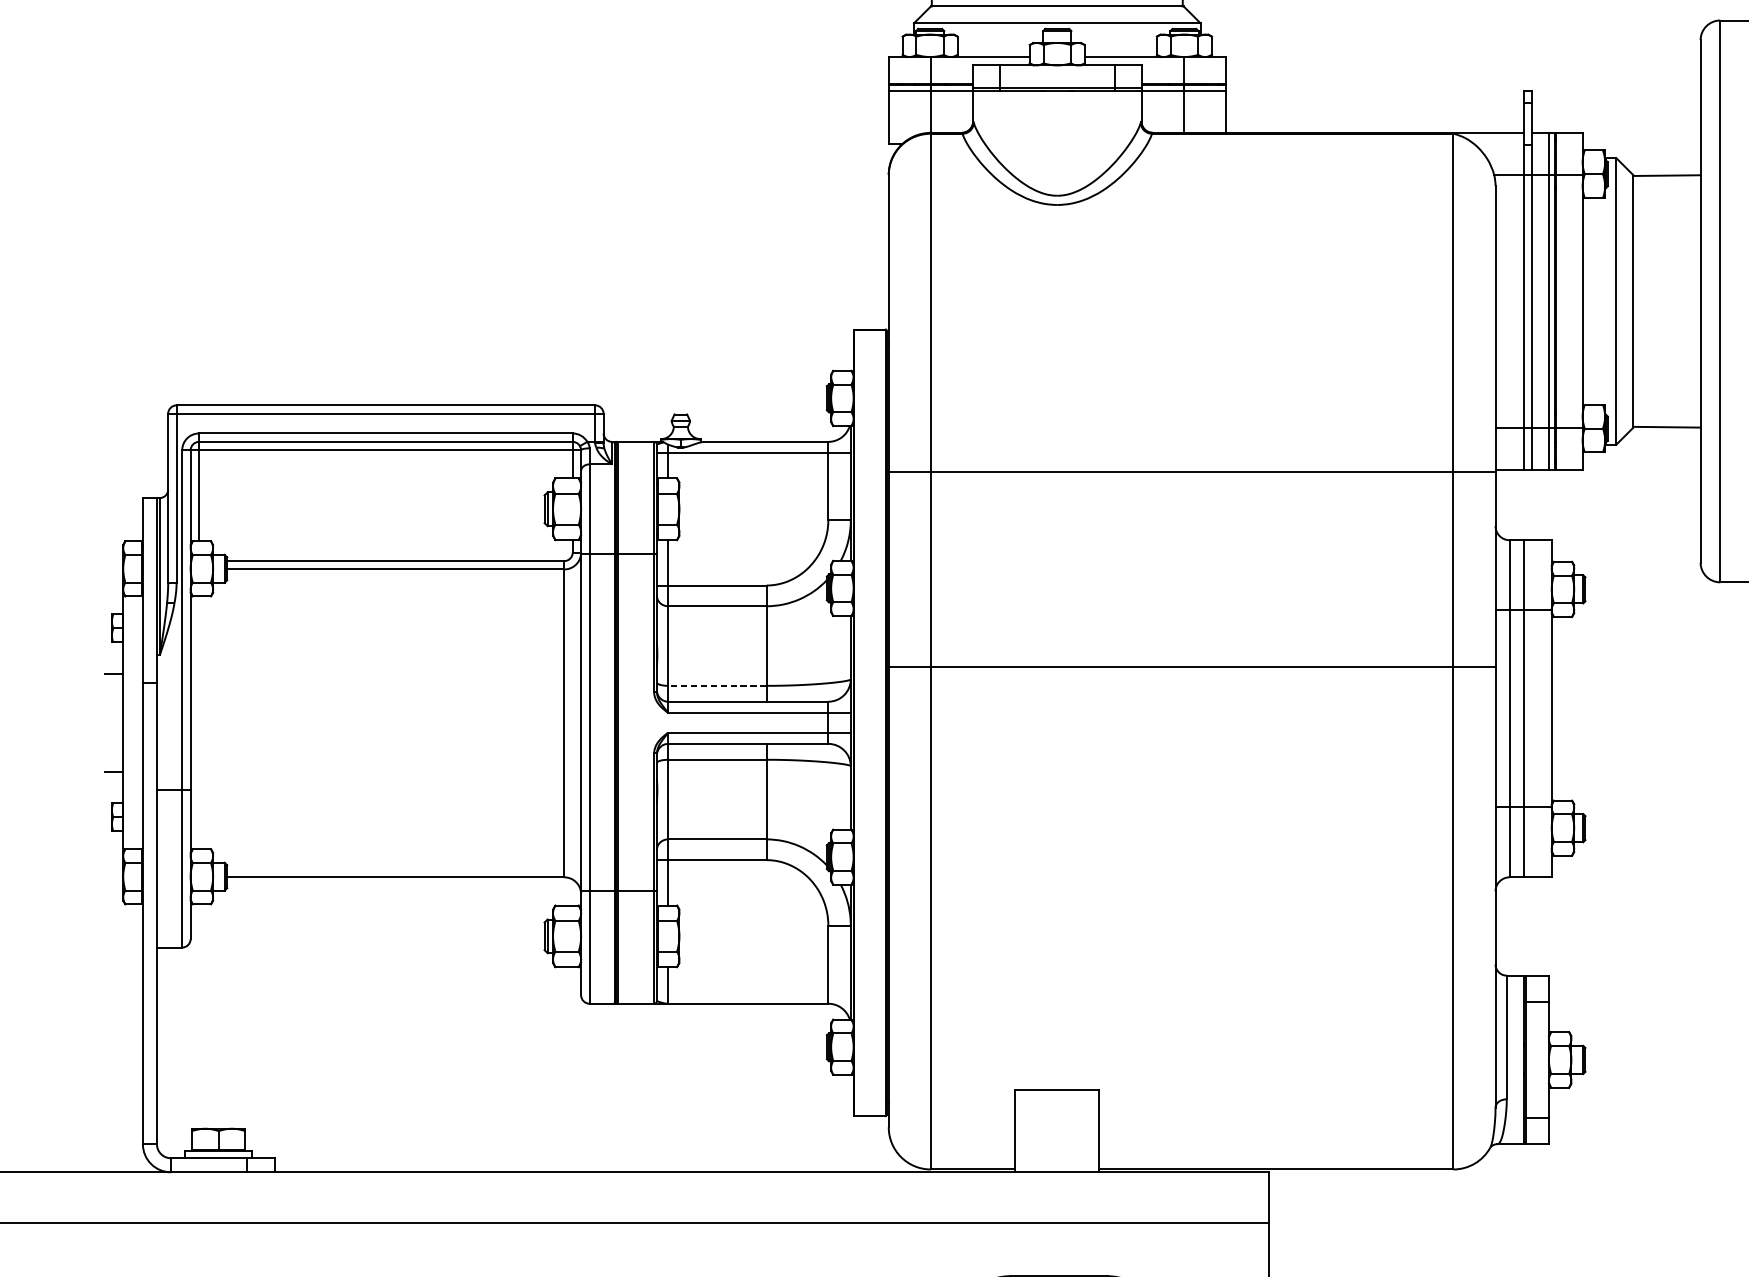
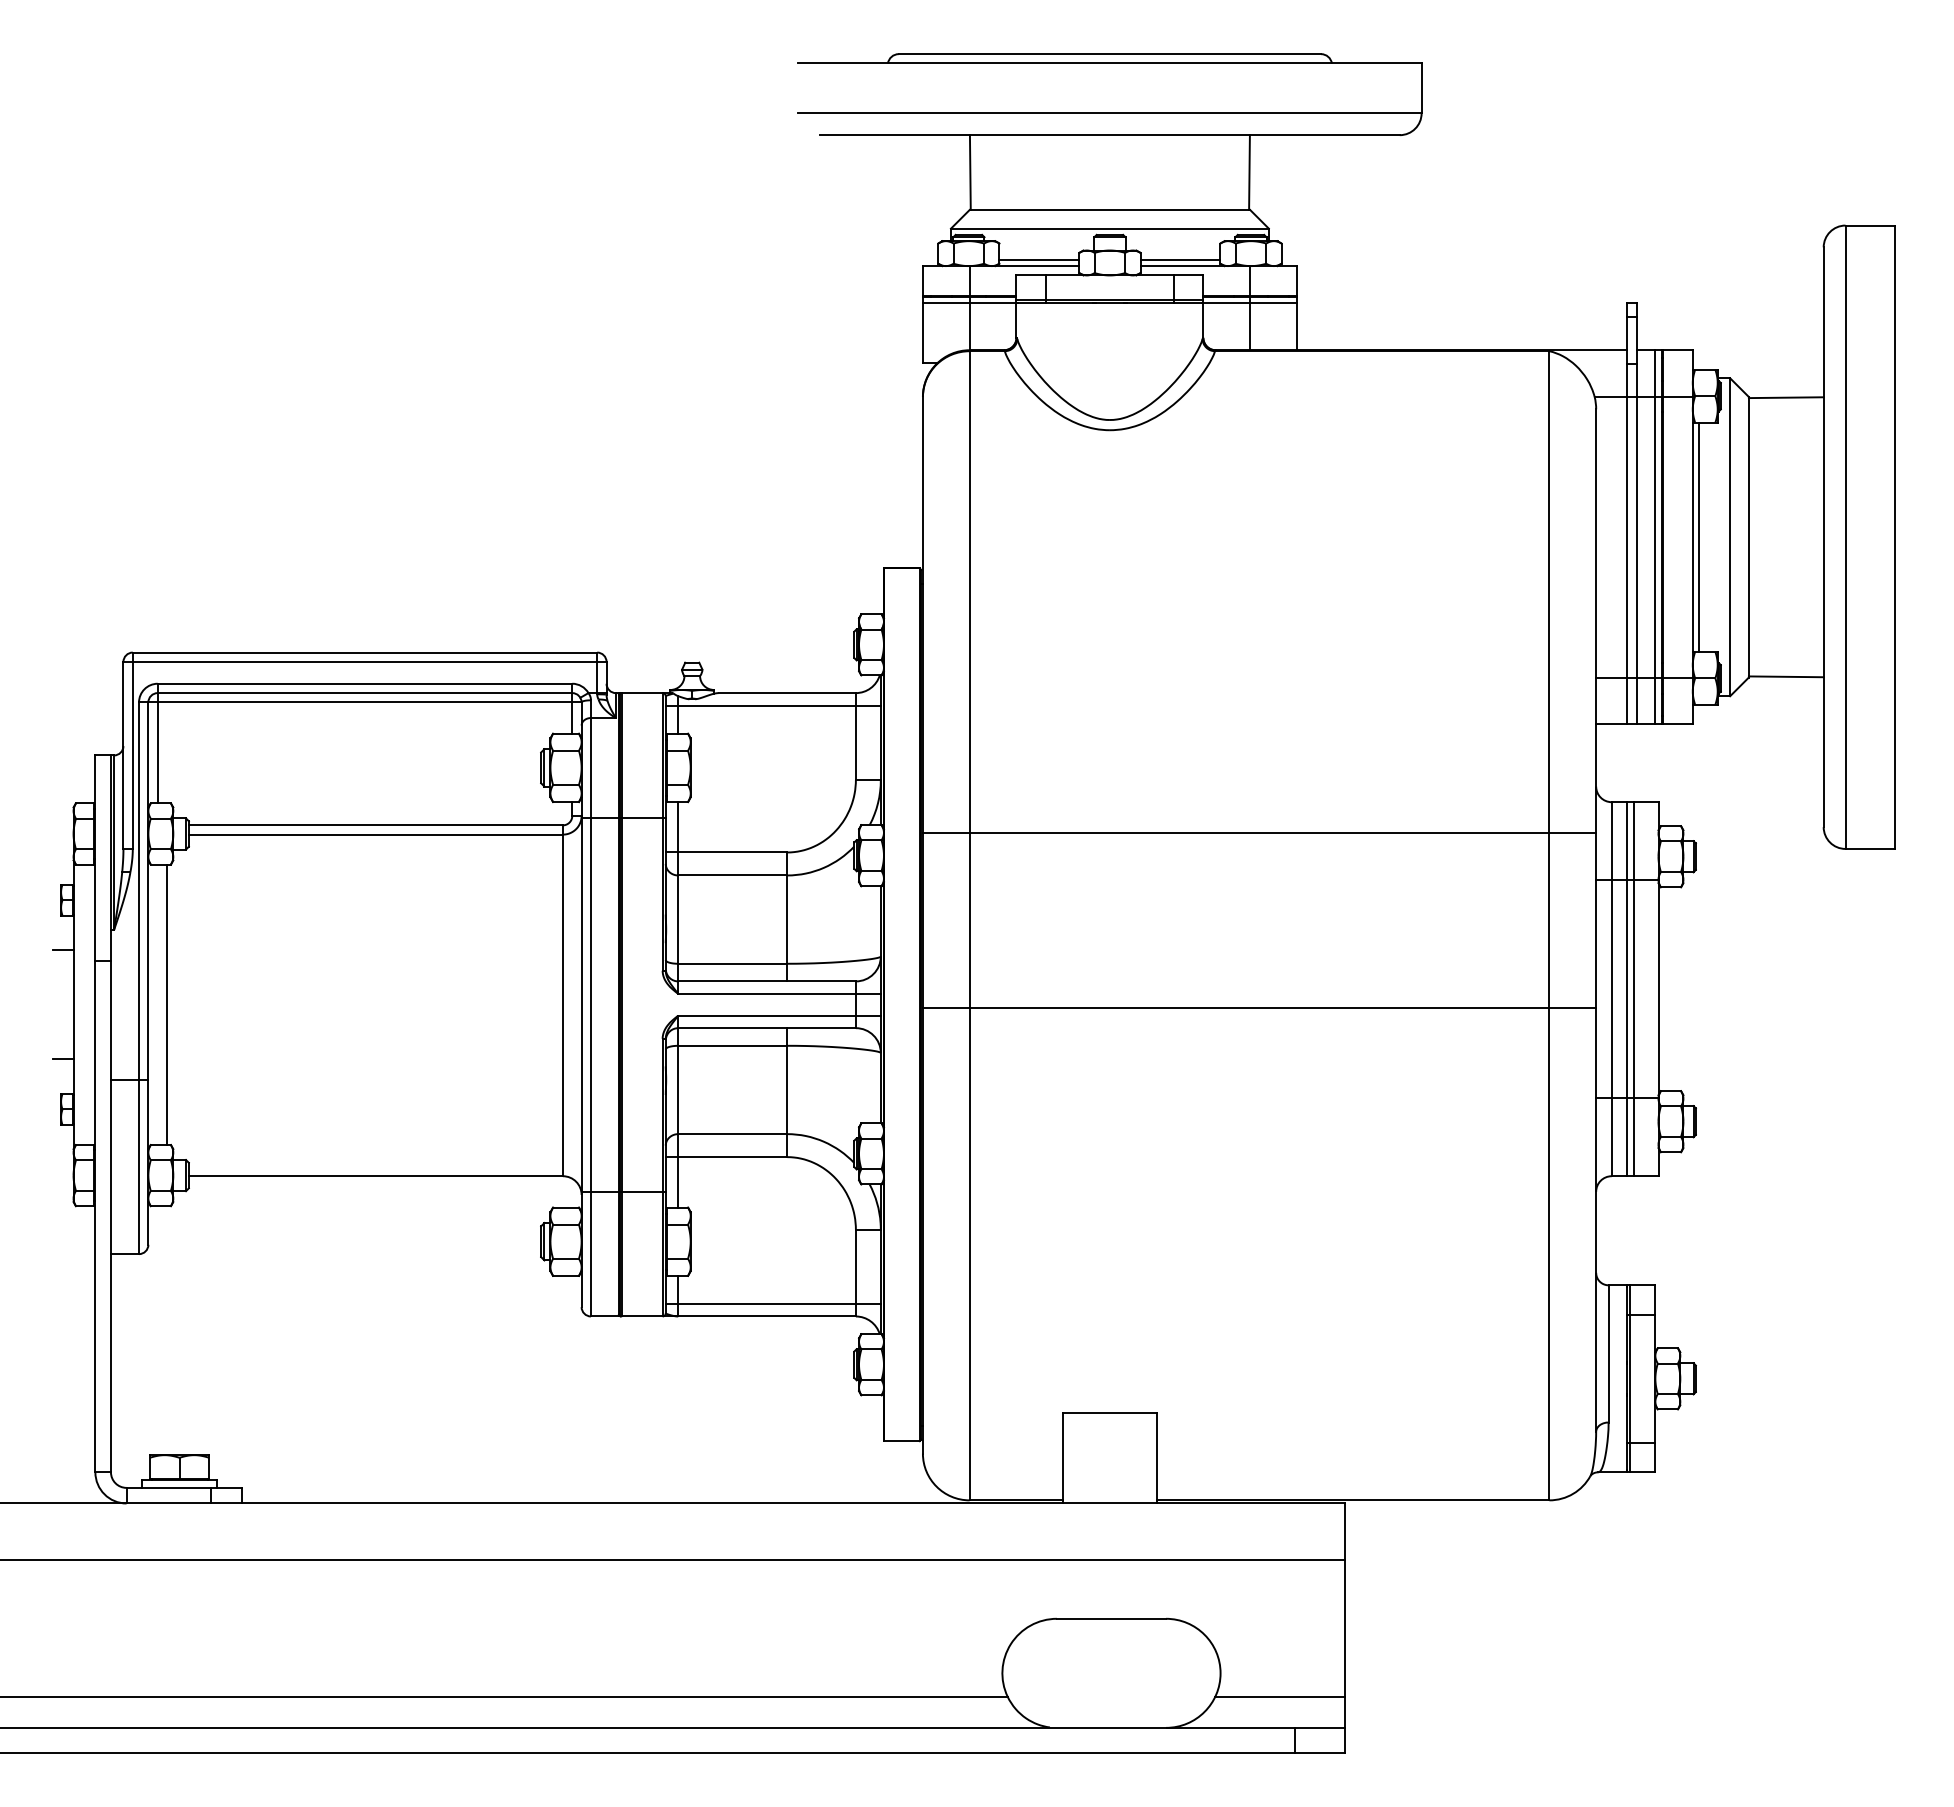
line: (993, 51) -> (1039, 259), added
line: (1120, 51) -> (1180, 259), added
line: (1588, 300) -> (1699, 536), added
line: (1192, 471) -> (1259, 833), moved
line: (1192, 666) -> (1259, 1007), moved
line: (717, 685) -> (732, 963), dashed -> solid
line: (1529, 709) -> (1633, 989), added
line: (207, 722) -> (167, 1004), added
line: (753, 992) -> (772, 1304), added

